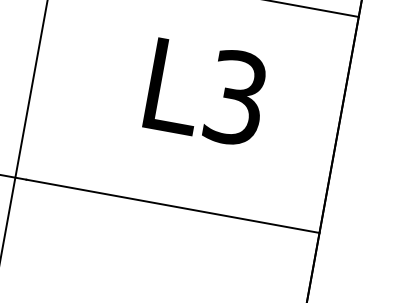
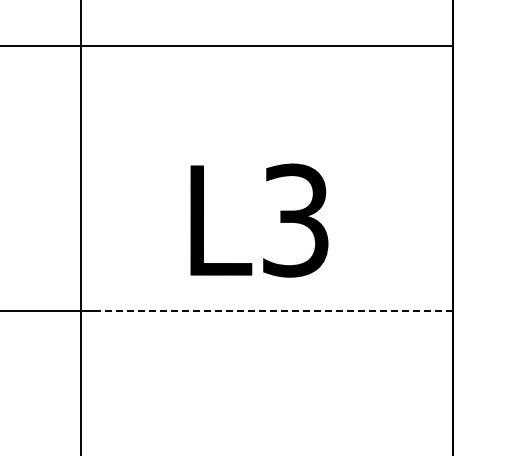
text: (206, 92) -> (259, 220), moved
line: (172, 206) -> (272, 310), solid -> dashed

